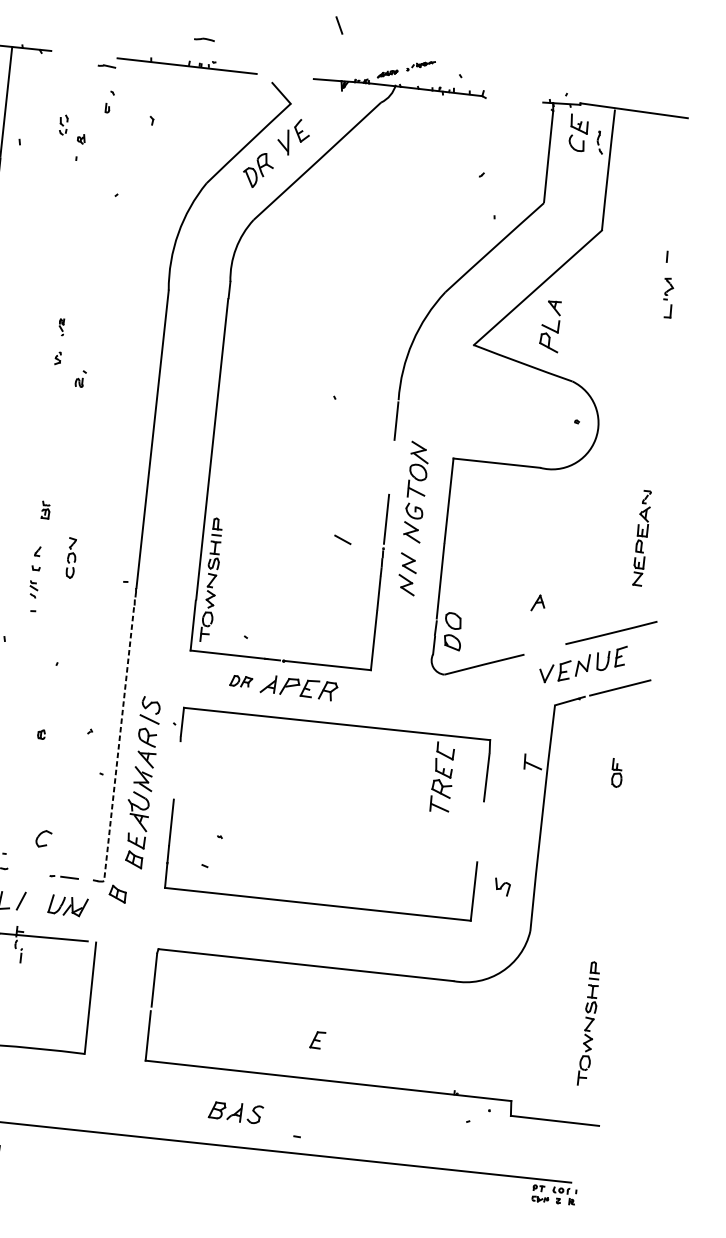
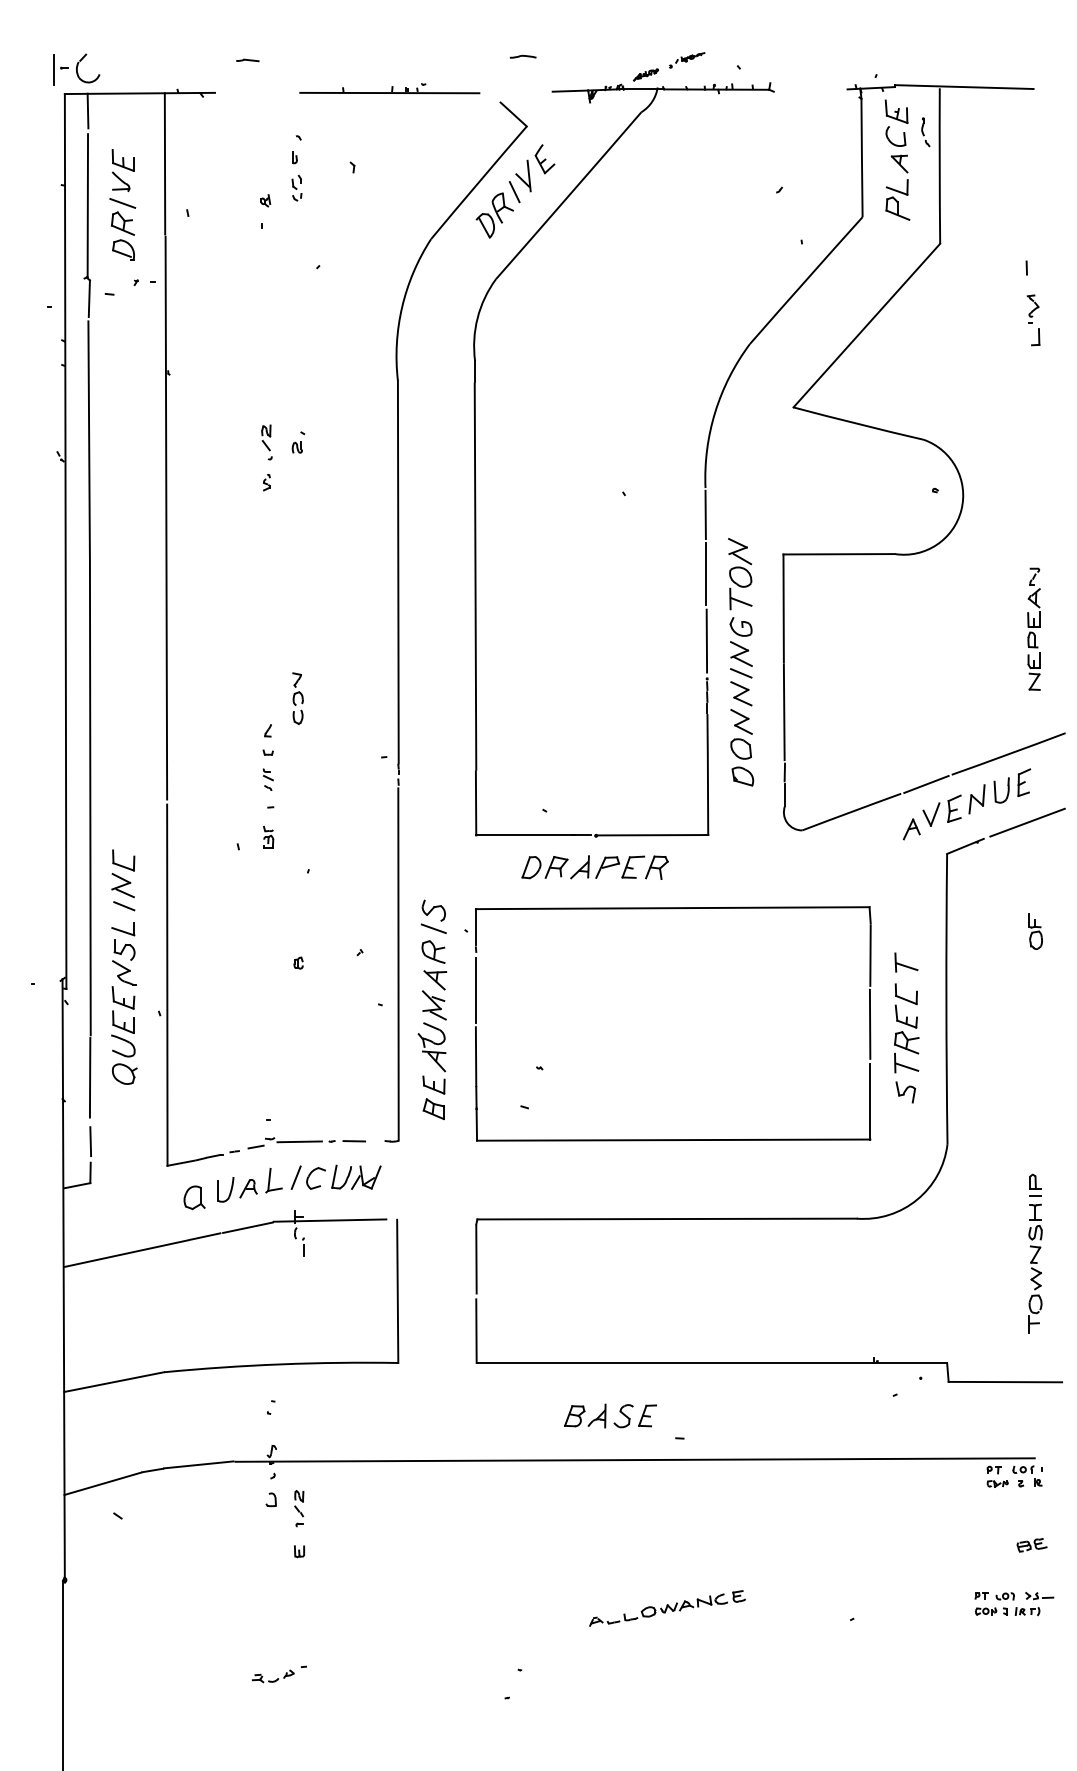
line: (339, 25) -> (514, 192), moved
part: (204, 39) -> (522, 56), moved
part: (106, 66) -> (247, 60), moved
part: (63, 124) -> (296, 187), moved
part: (550, 326) -> (897, 187), moved
part: (61, 327) -> (266, 442), size x1.67
part: (80, 378) -> (298, 442), moved
line: (392, 466) -> (706, 573), added
part: (45, 510) -> (268, 837), moved
line: (343, 540) -> (741, 673), moved
part: (71, 557) -> (297, 698), moved
part: (211, 579) -> (493, 742), removed
part: (538, 603) -> (911, 829), moved
part: (453, 631) -> (742, 762), moved
line: (545, 648) -> (926, 783), added
part: (240, 681) -> (544, 867), size x1.67
line: (119, 745) -> (398, 965), dashed -> solid
part: (533, 762) -> (906, 962), moved
line: (177, 771) -> (476, 990), added
part: (442, 777) -> (906, 1028), moved
line: (480, 830) -> (869, 1023), added
part: (43, 838) -> (315, 1178), moved
line: (26, 873) -> (299, 1141), added
part: (117, 894) -> (417, 1155), removed
part: (317, 1039) -> (647, 1415), moved

